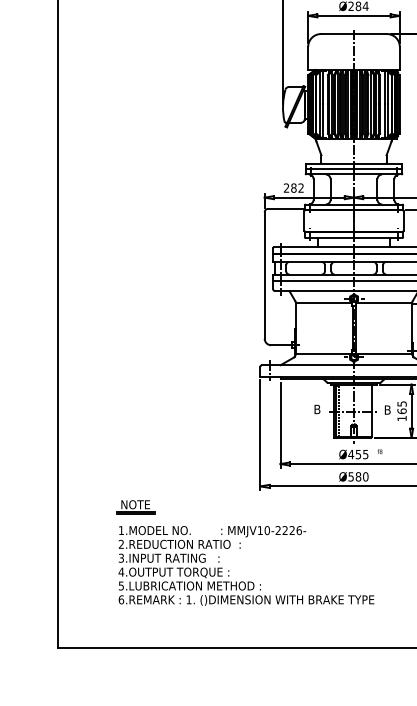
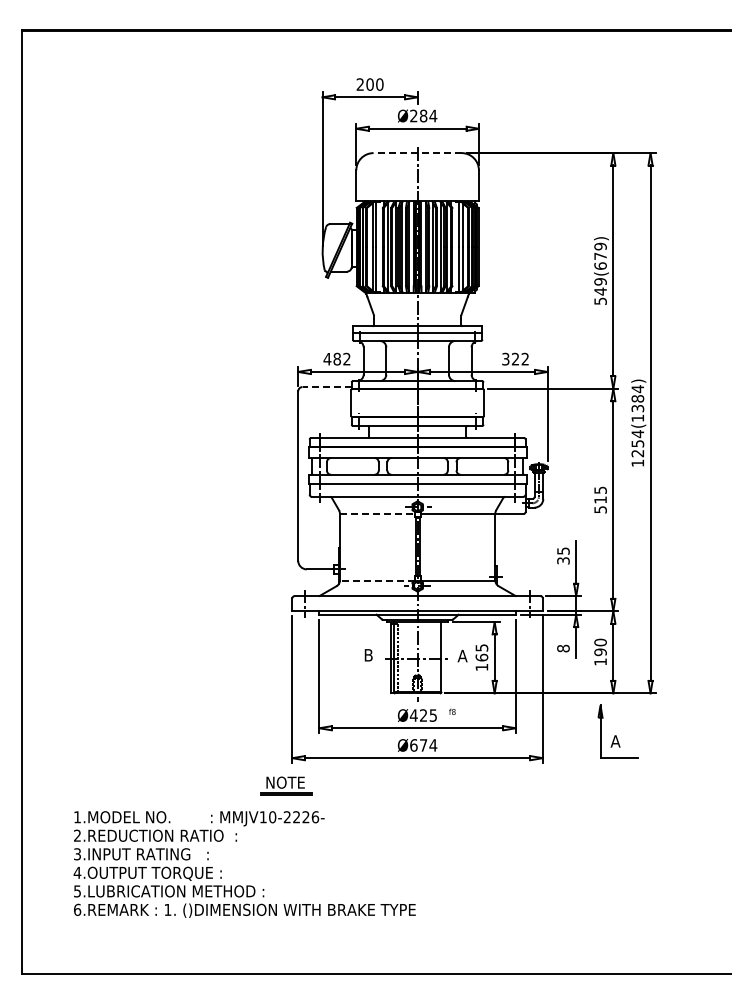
line: (353, 34) -> (417, 153), solid -> dashed
text: (286, 187) -> (327, 358), 282 -> 482
line: (286, 209) -> (327, 387), solid -> dashed
line: (324, 303) -> (377, 513), solid -> dashed
line: (323, 353) -> (376, 580), solid -> dashed
text: (387, 409) -> (462, 655), B -> A
text: (358, 454) -> (423, 715), Ø455 -> Ø425
text: (358, 476) -> (423, 745), Ø580 -> Ø674
part: (136, 506) -> (286, 785), moved
text: (246, 565) -> (244, 864), moved

